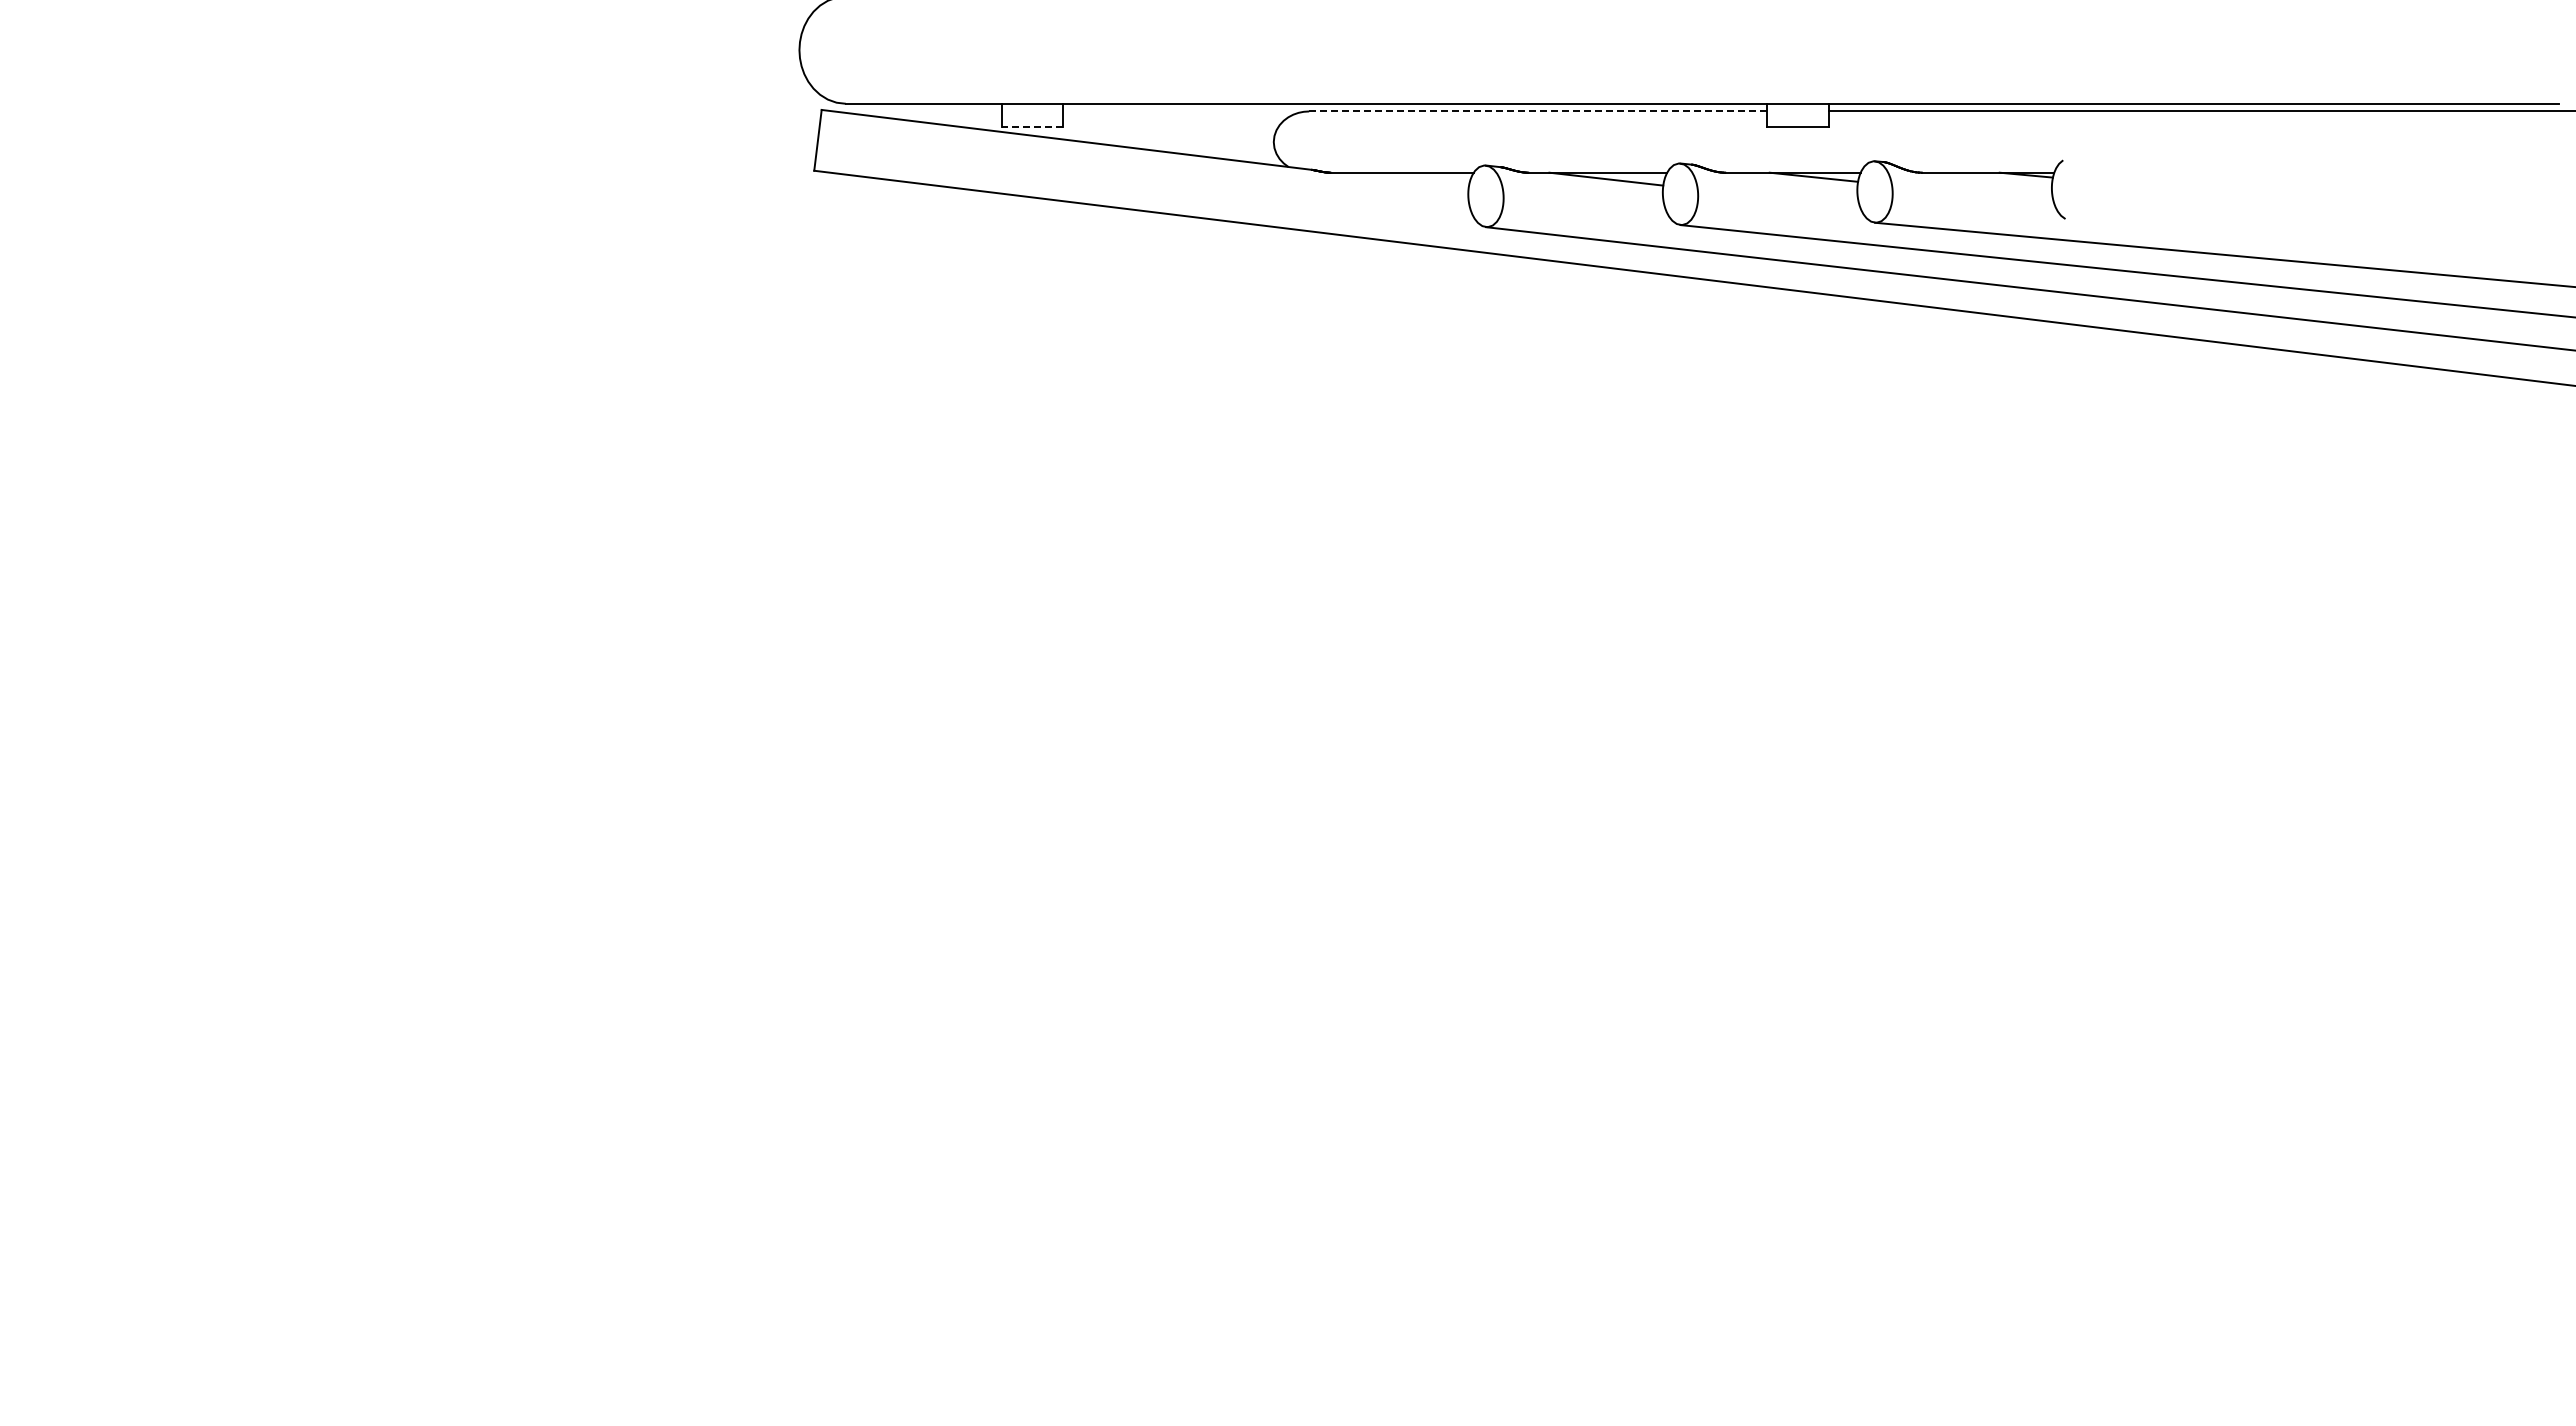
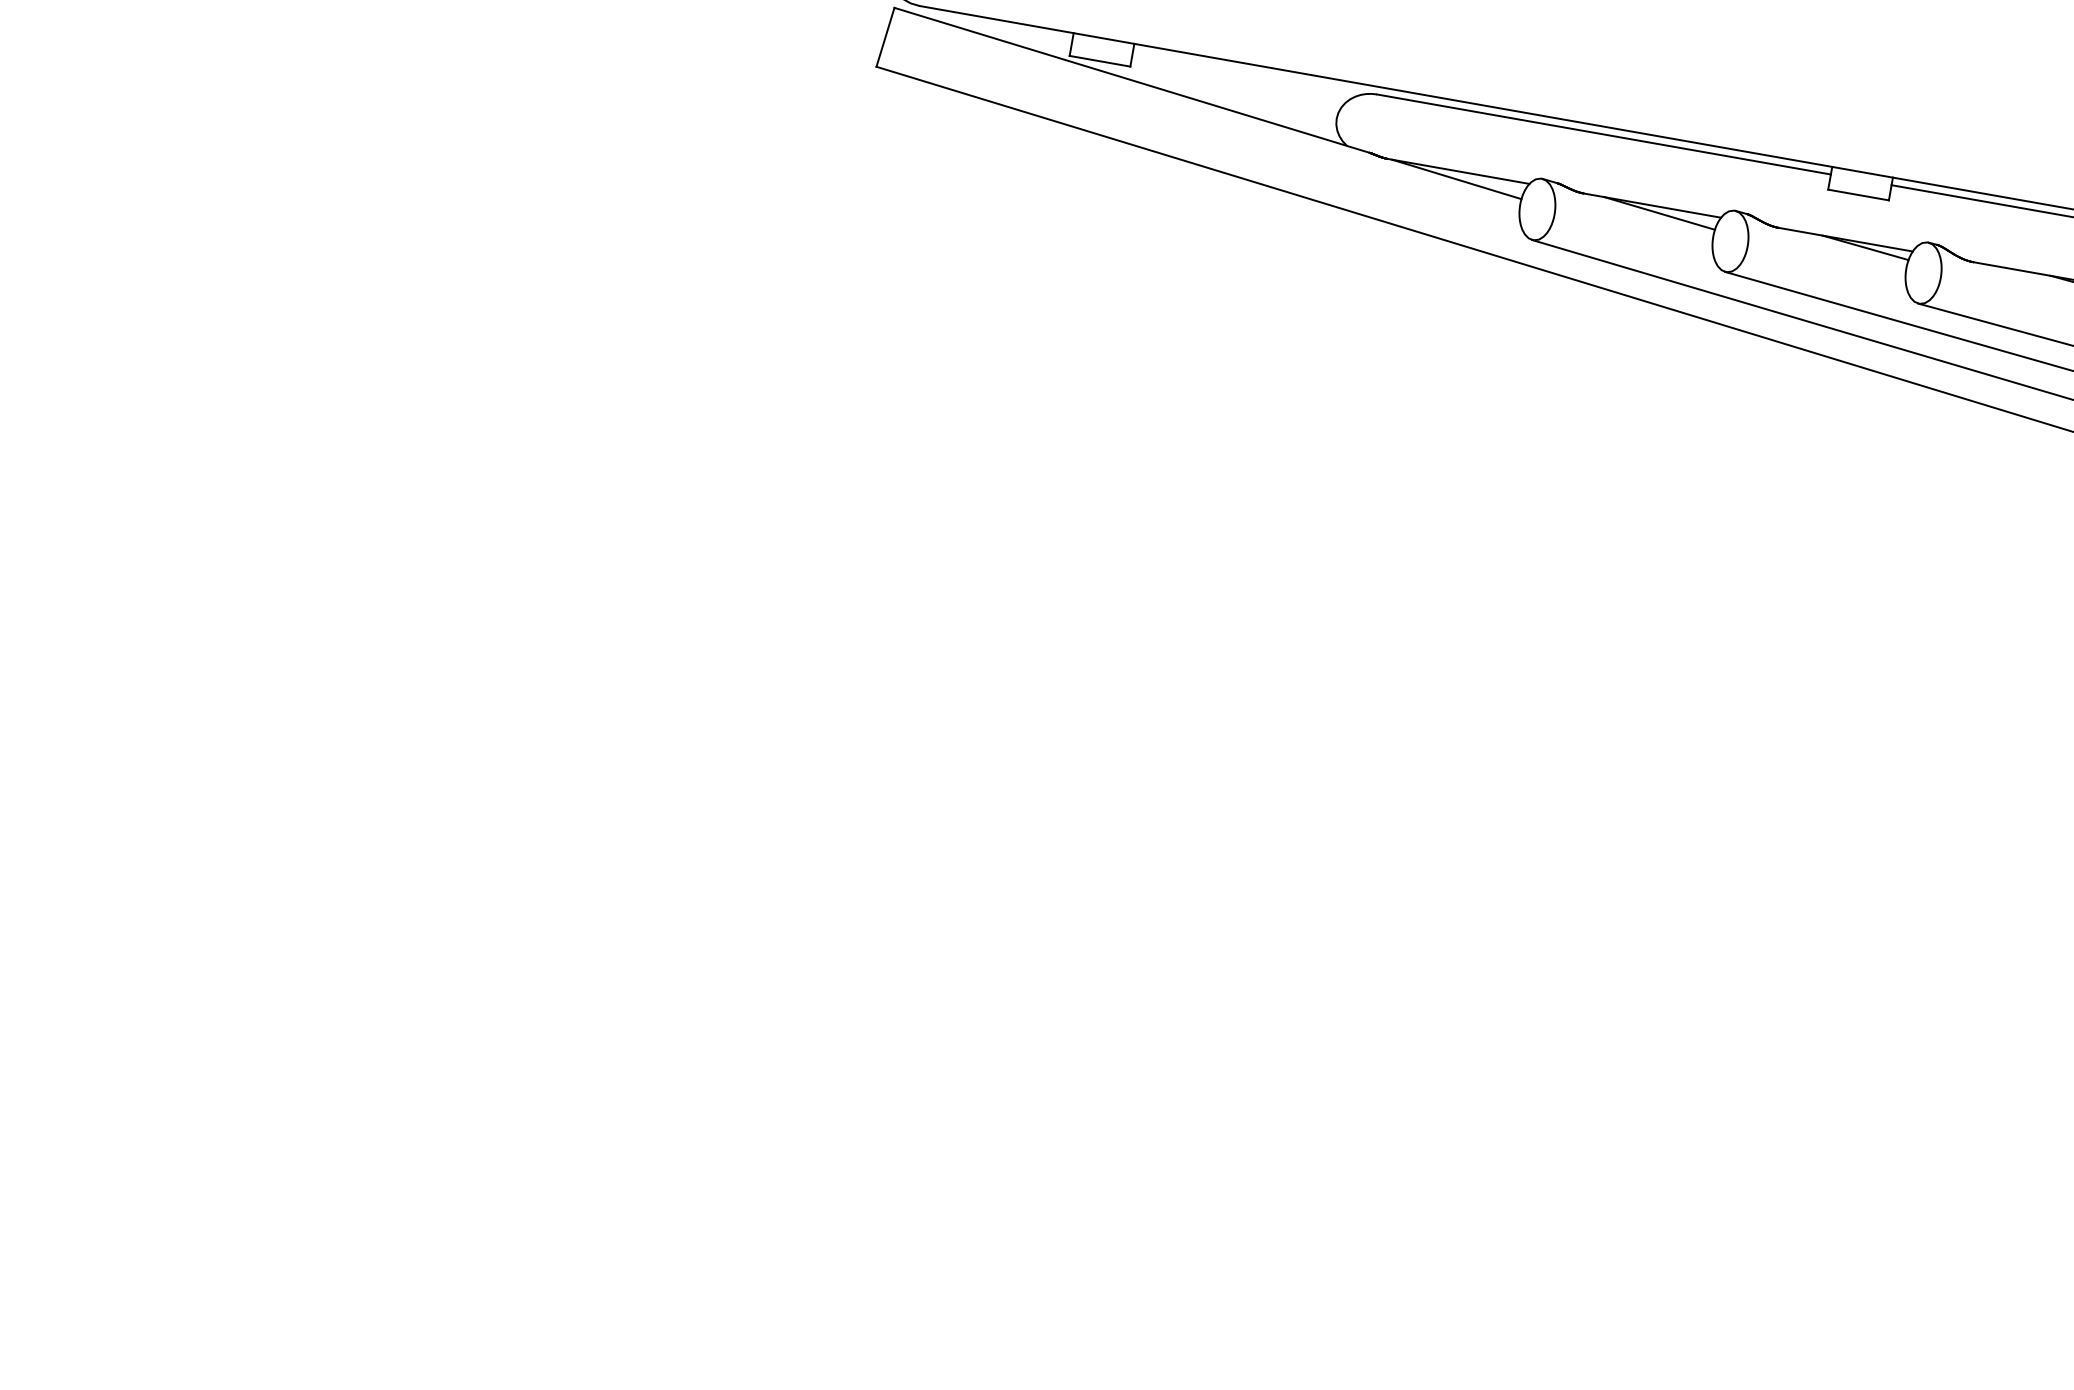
line: (1537, 111) -> (1603, 134), dashed -> solid
line: (1032, 126) -> (1100, 61), dashed -> solid
line: (1401, 180) -> (1456, 179), added

